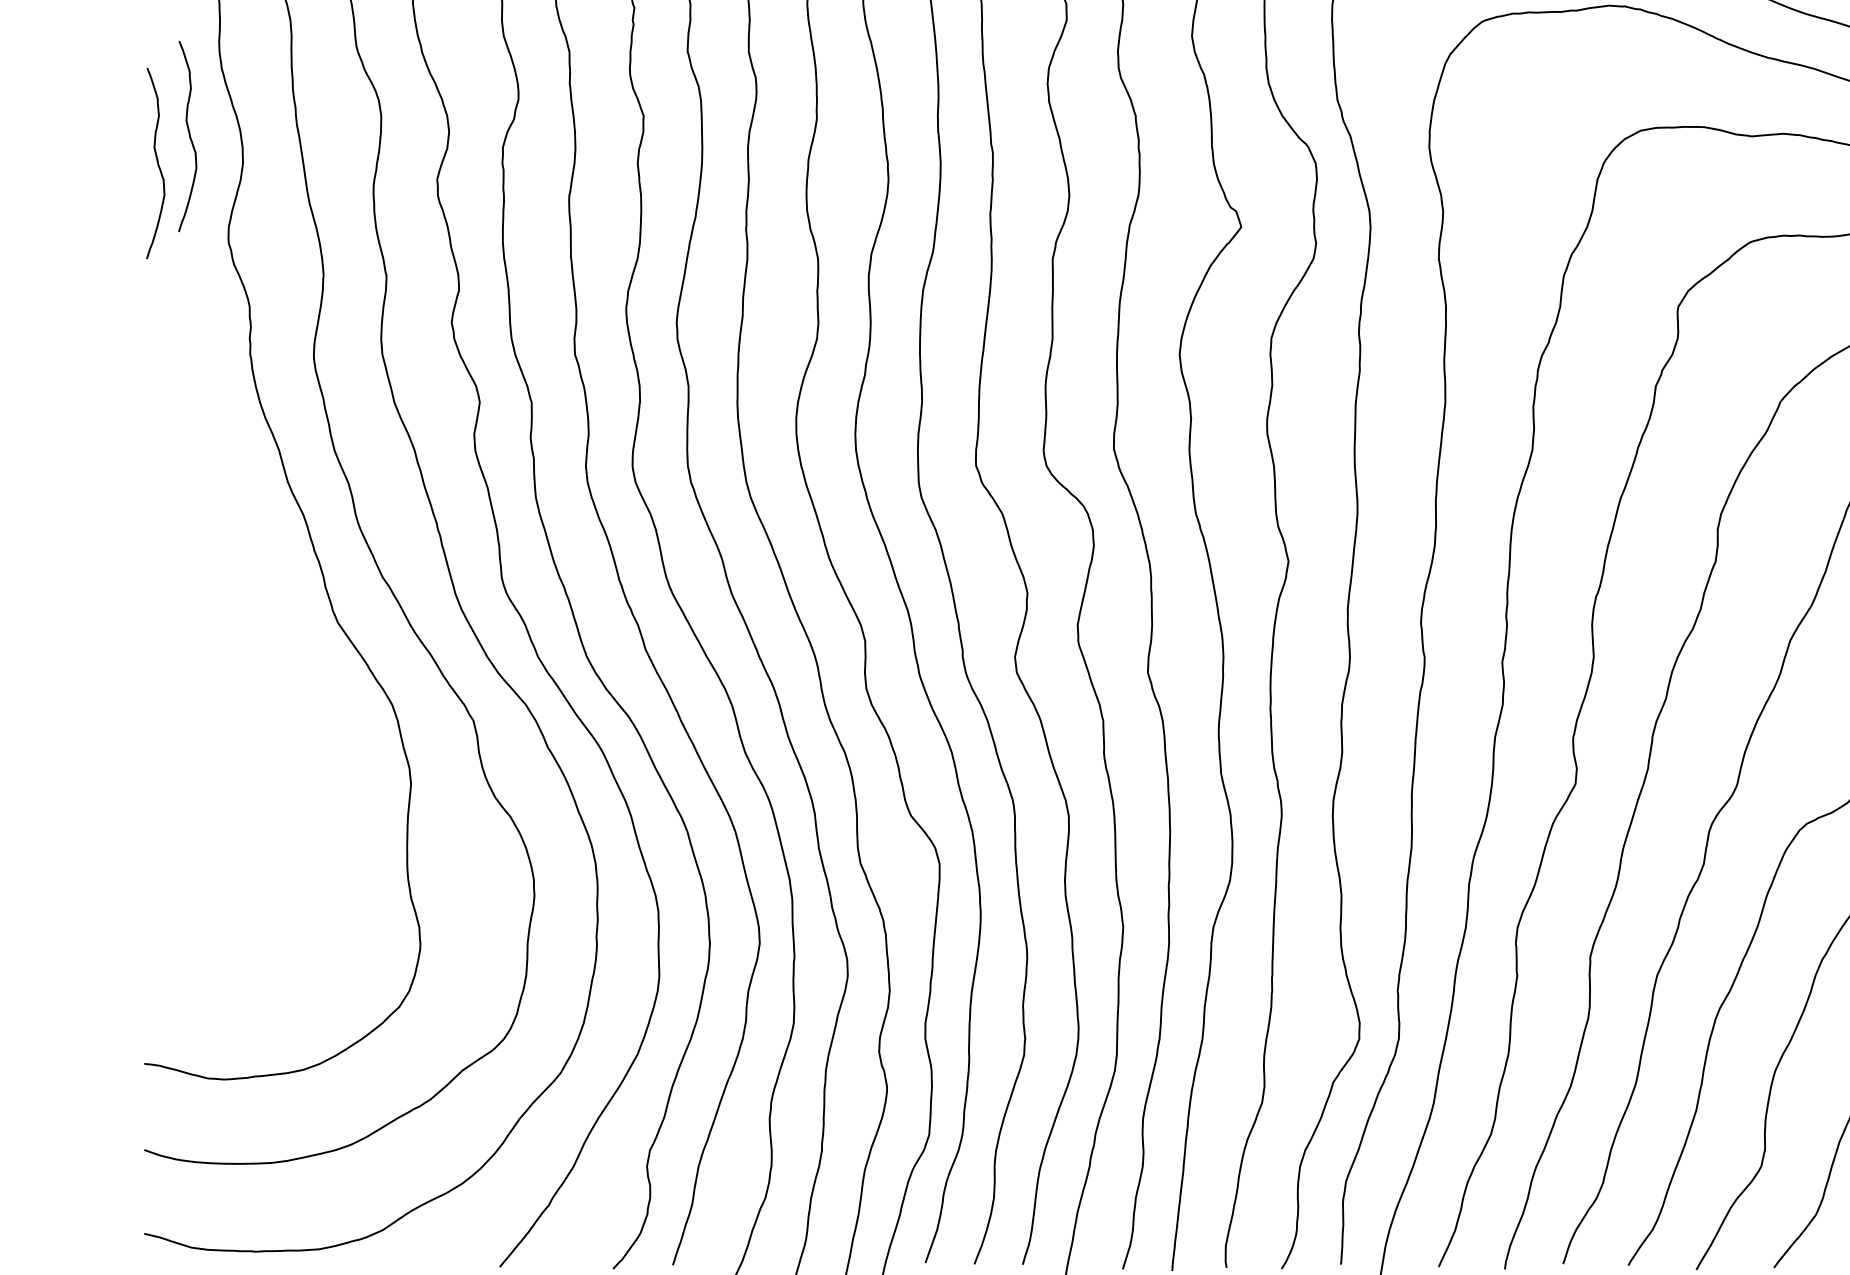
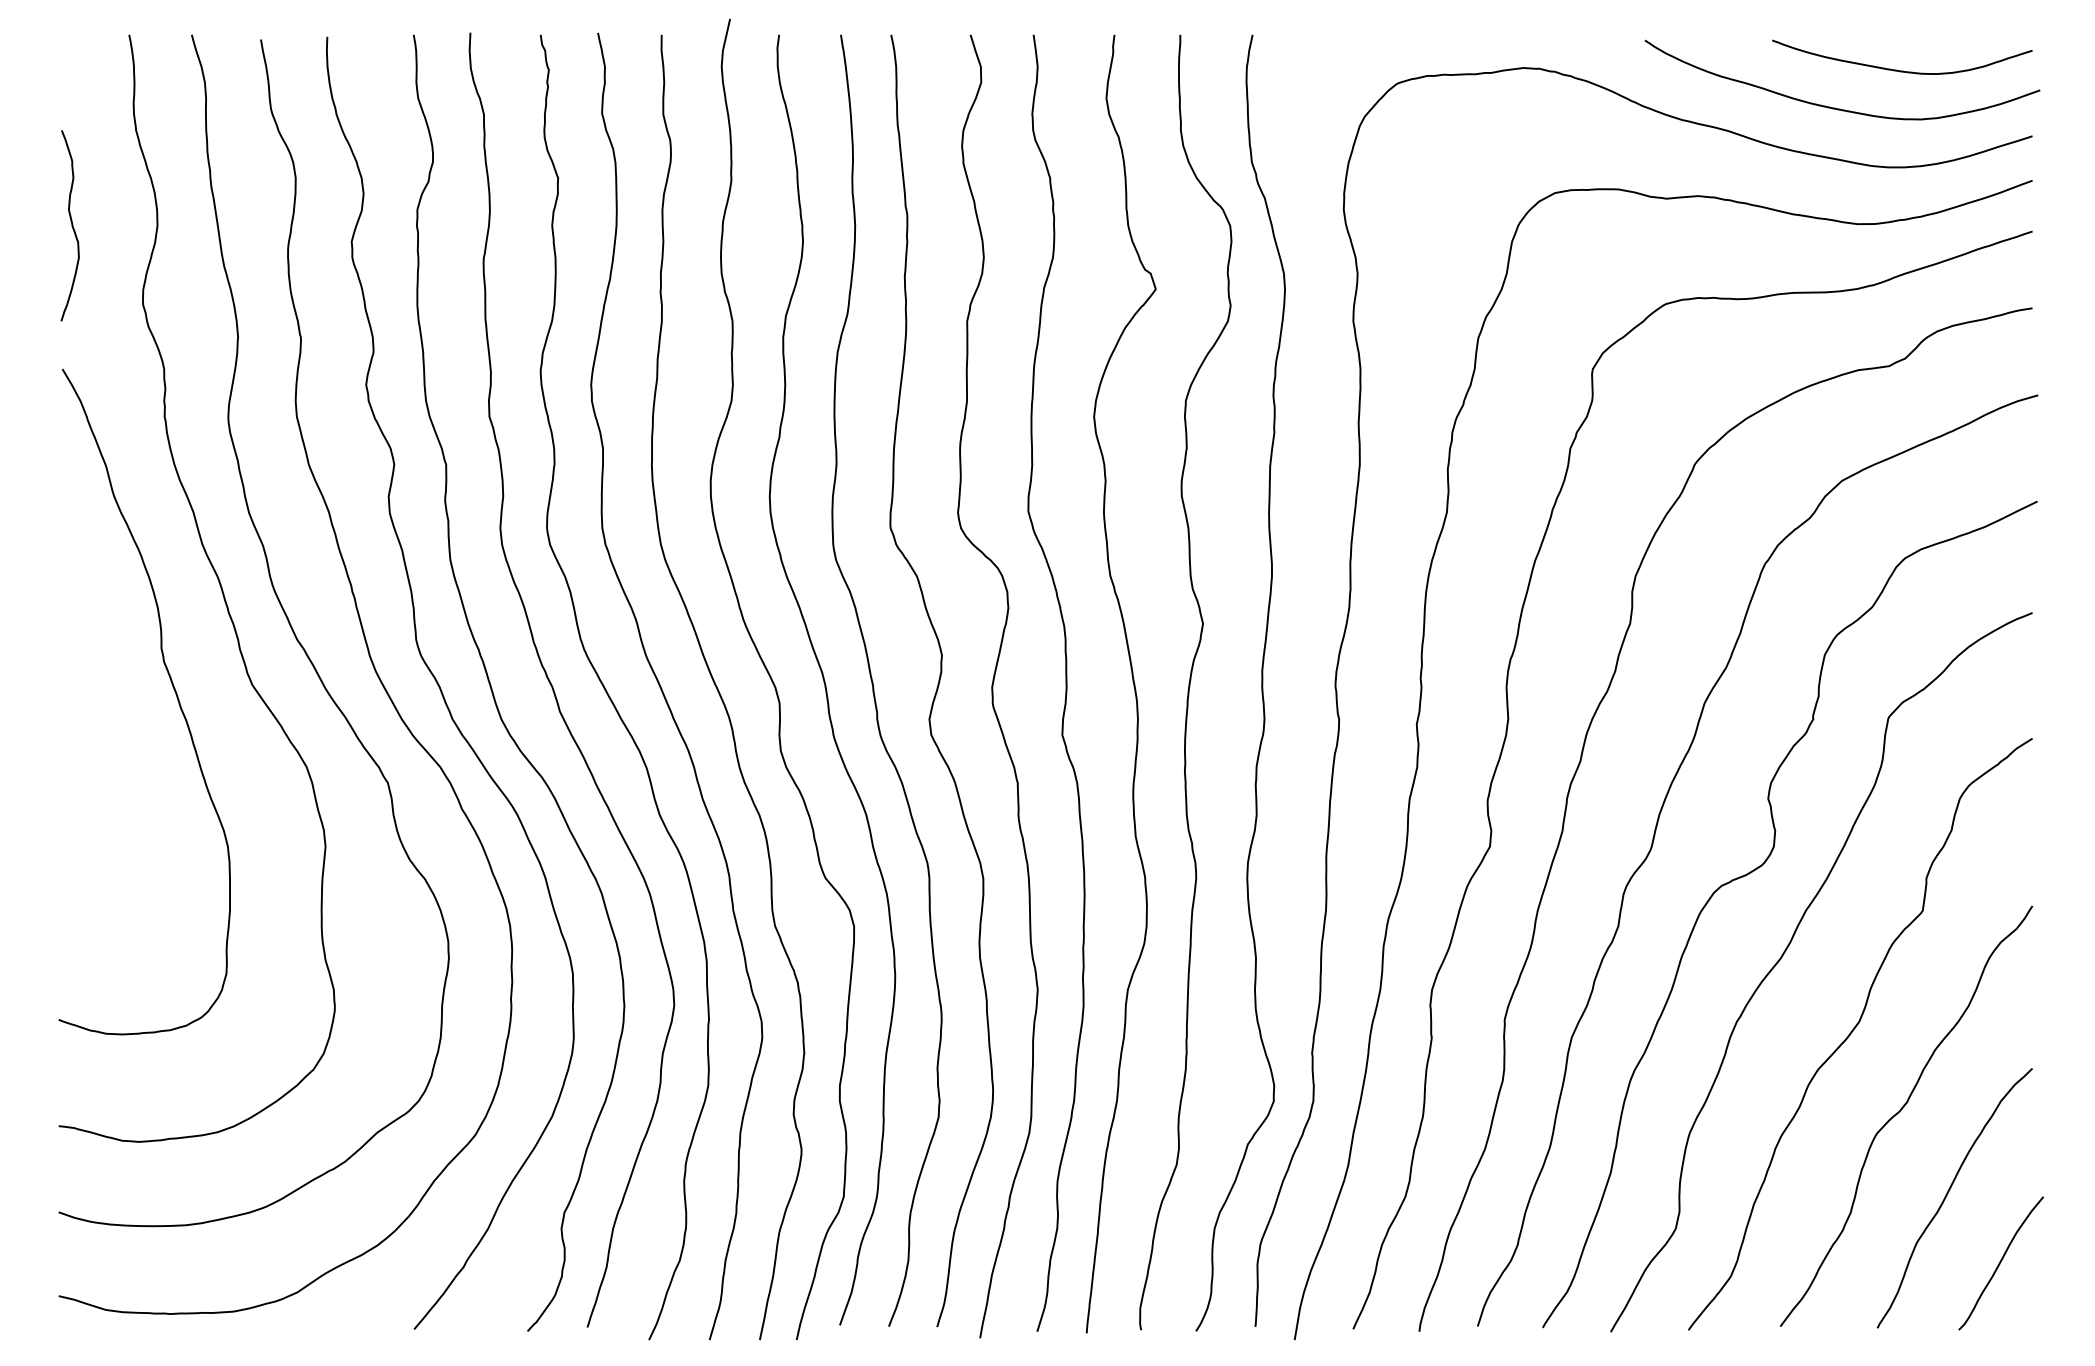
curve: (189, 136) -> (103, 198), removed
curve: (259, 627) -> (173, 689), added

